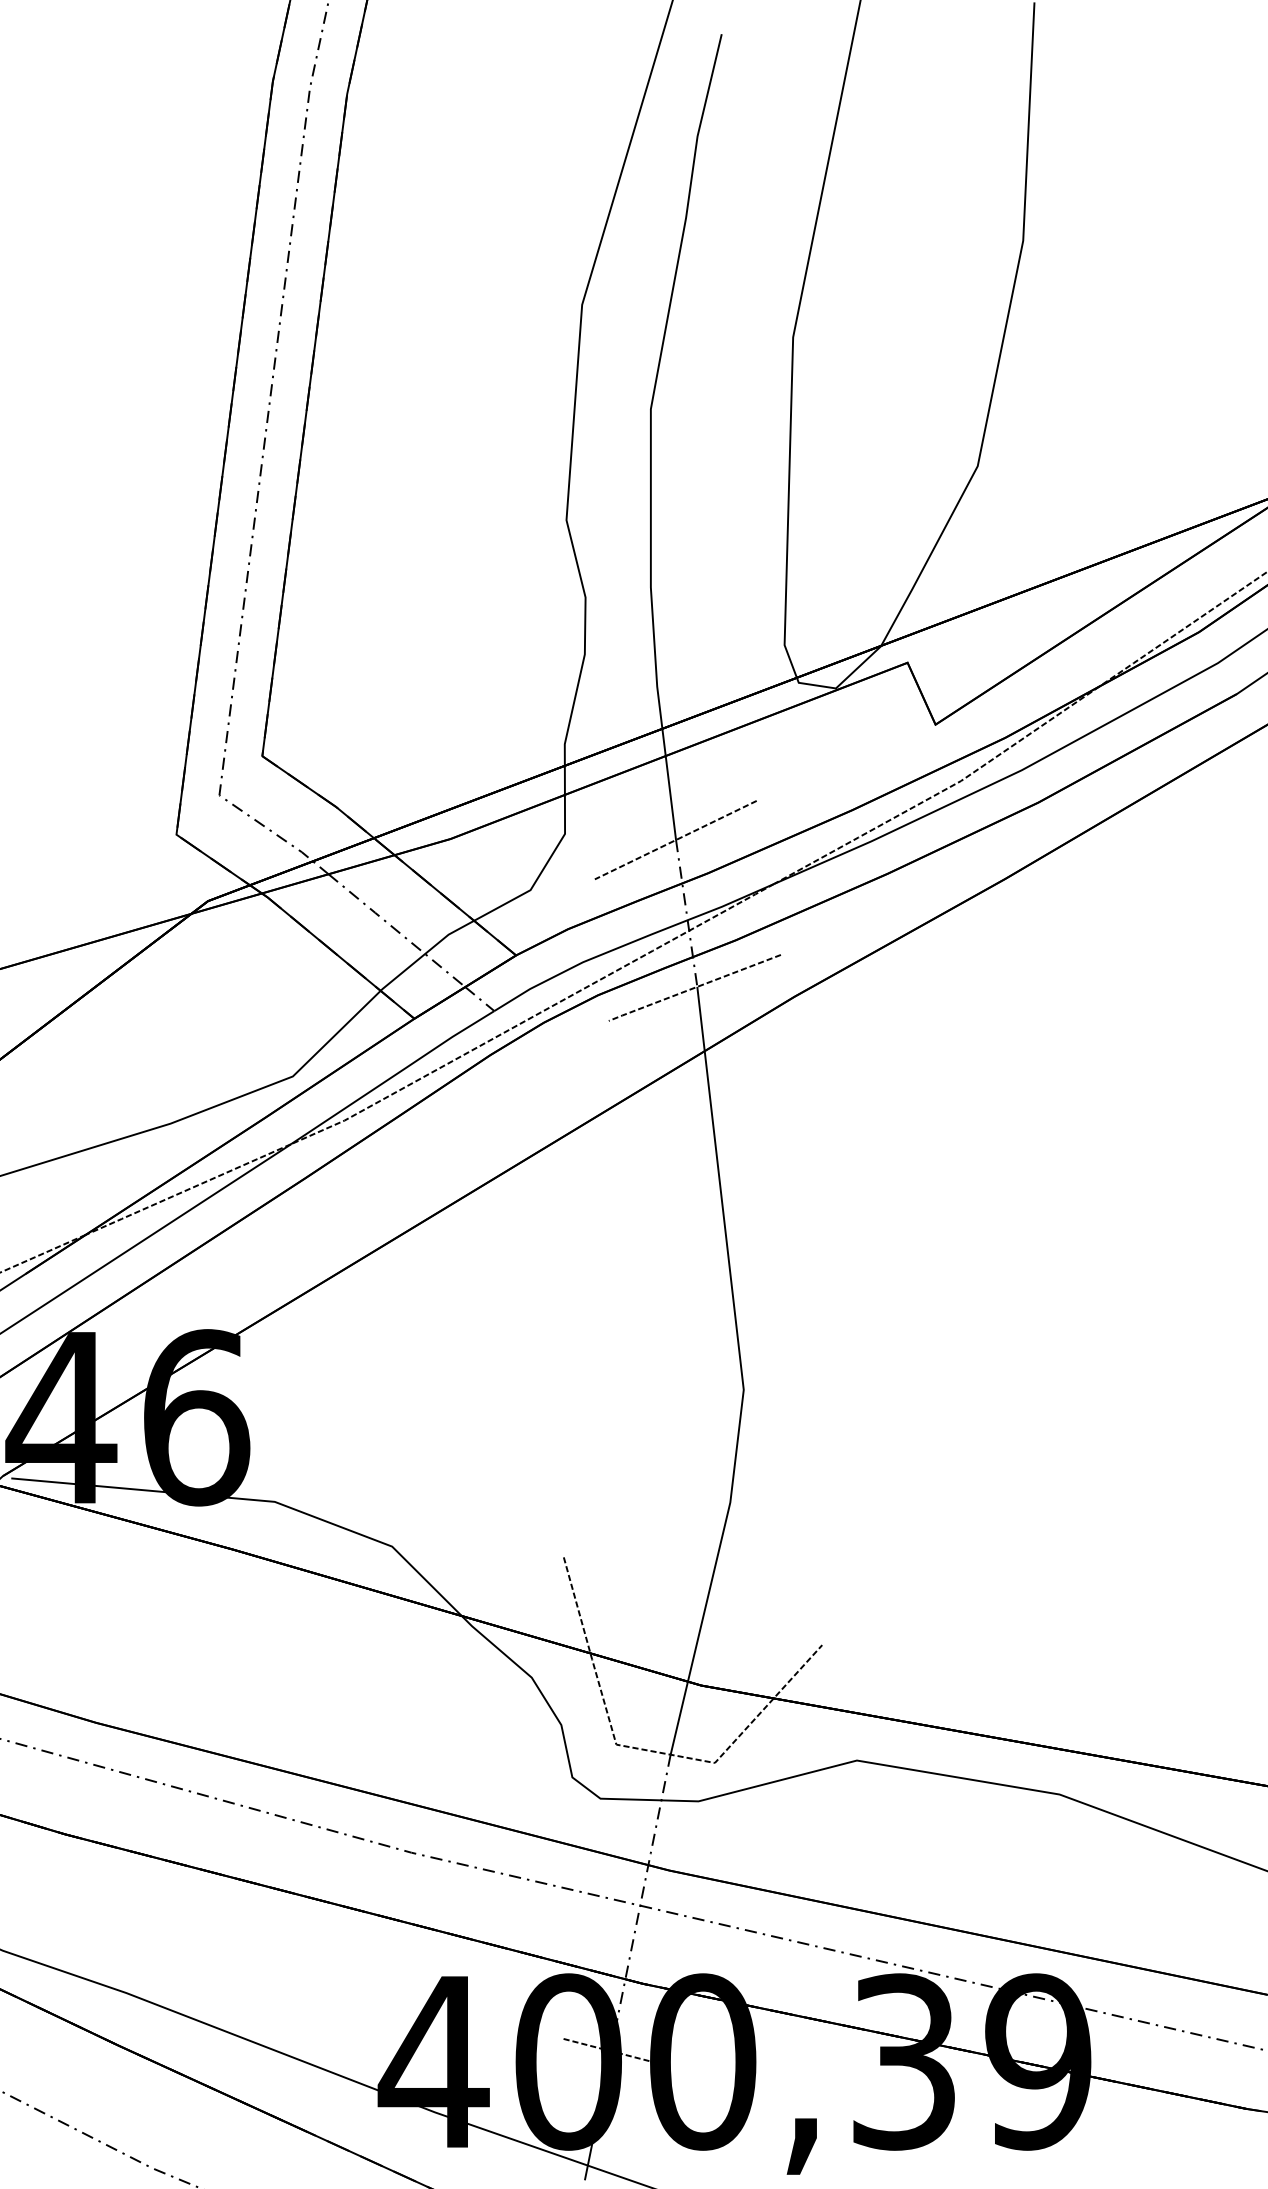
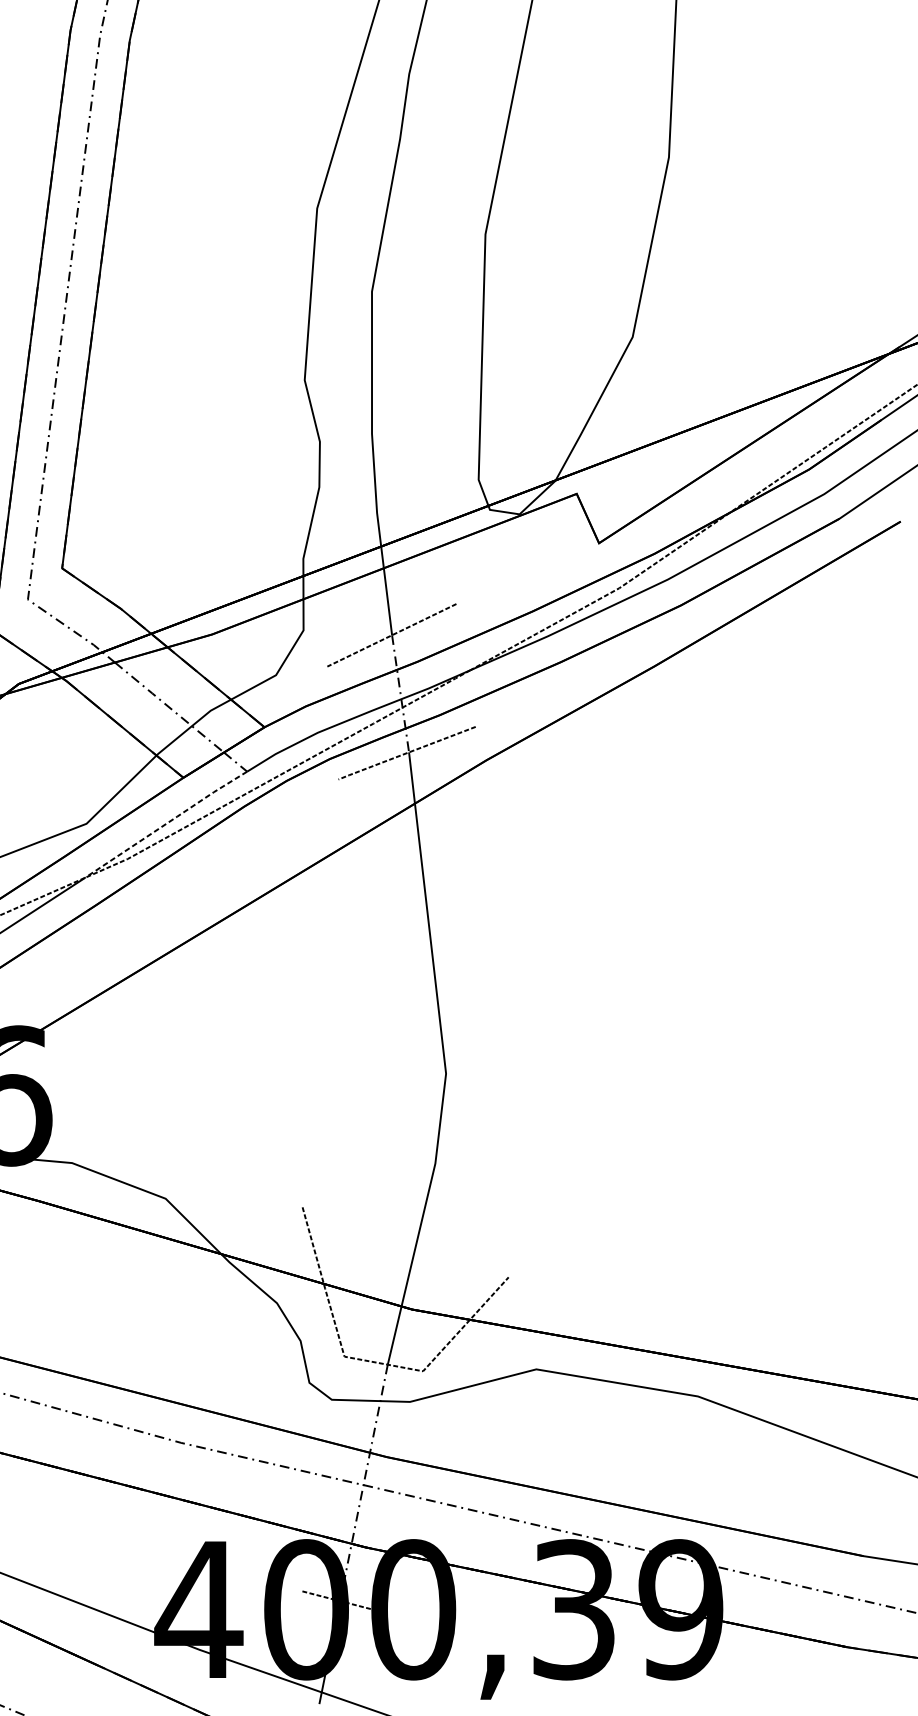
line: (393, 1076) -> (166, 823), solid -> dashed

